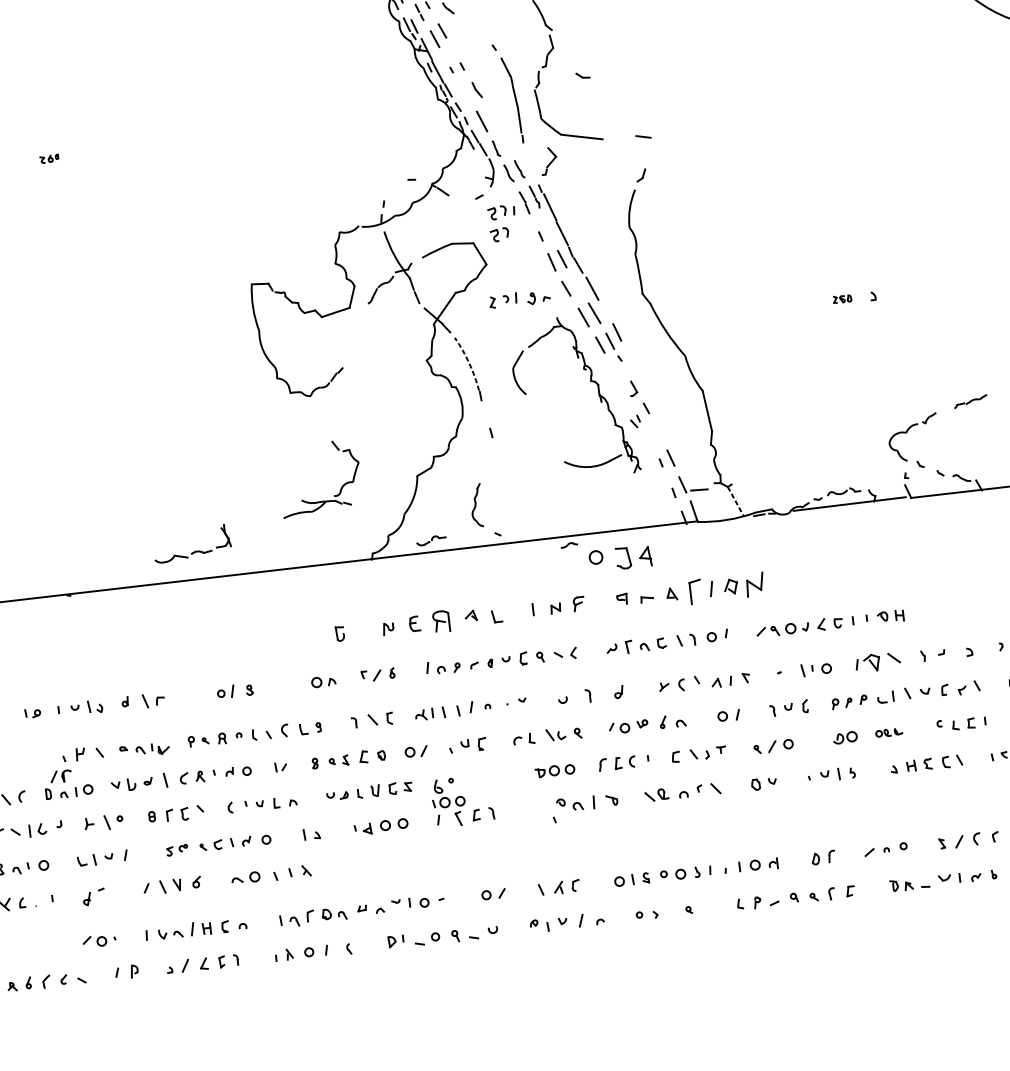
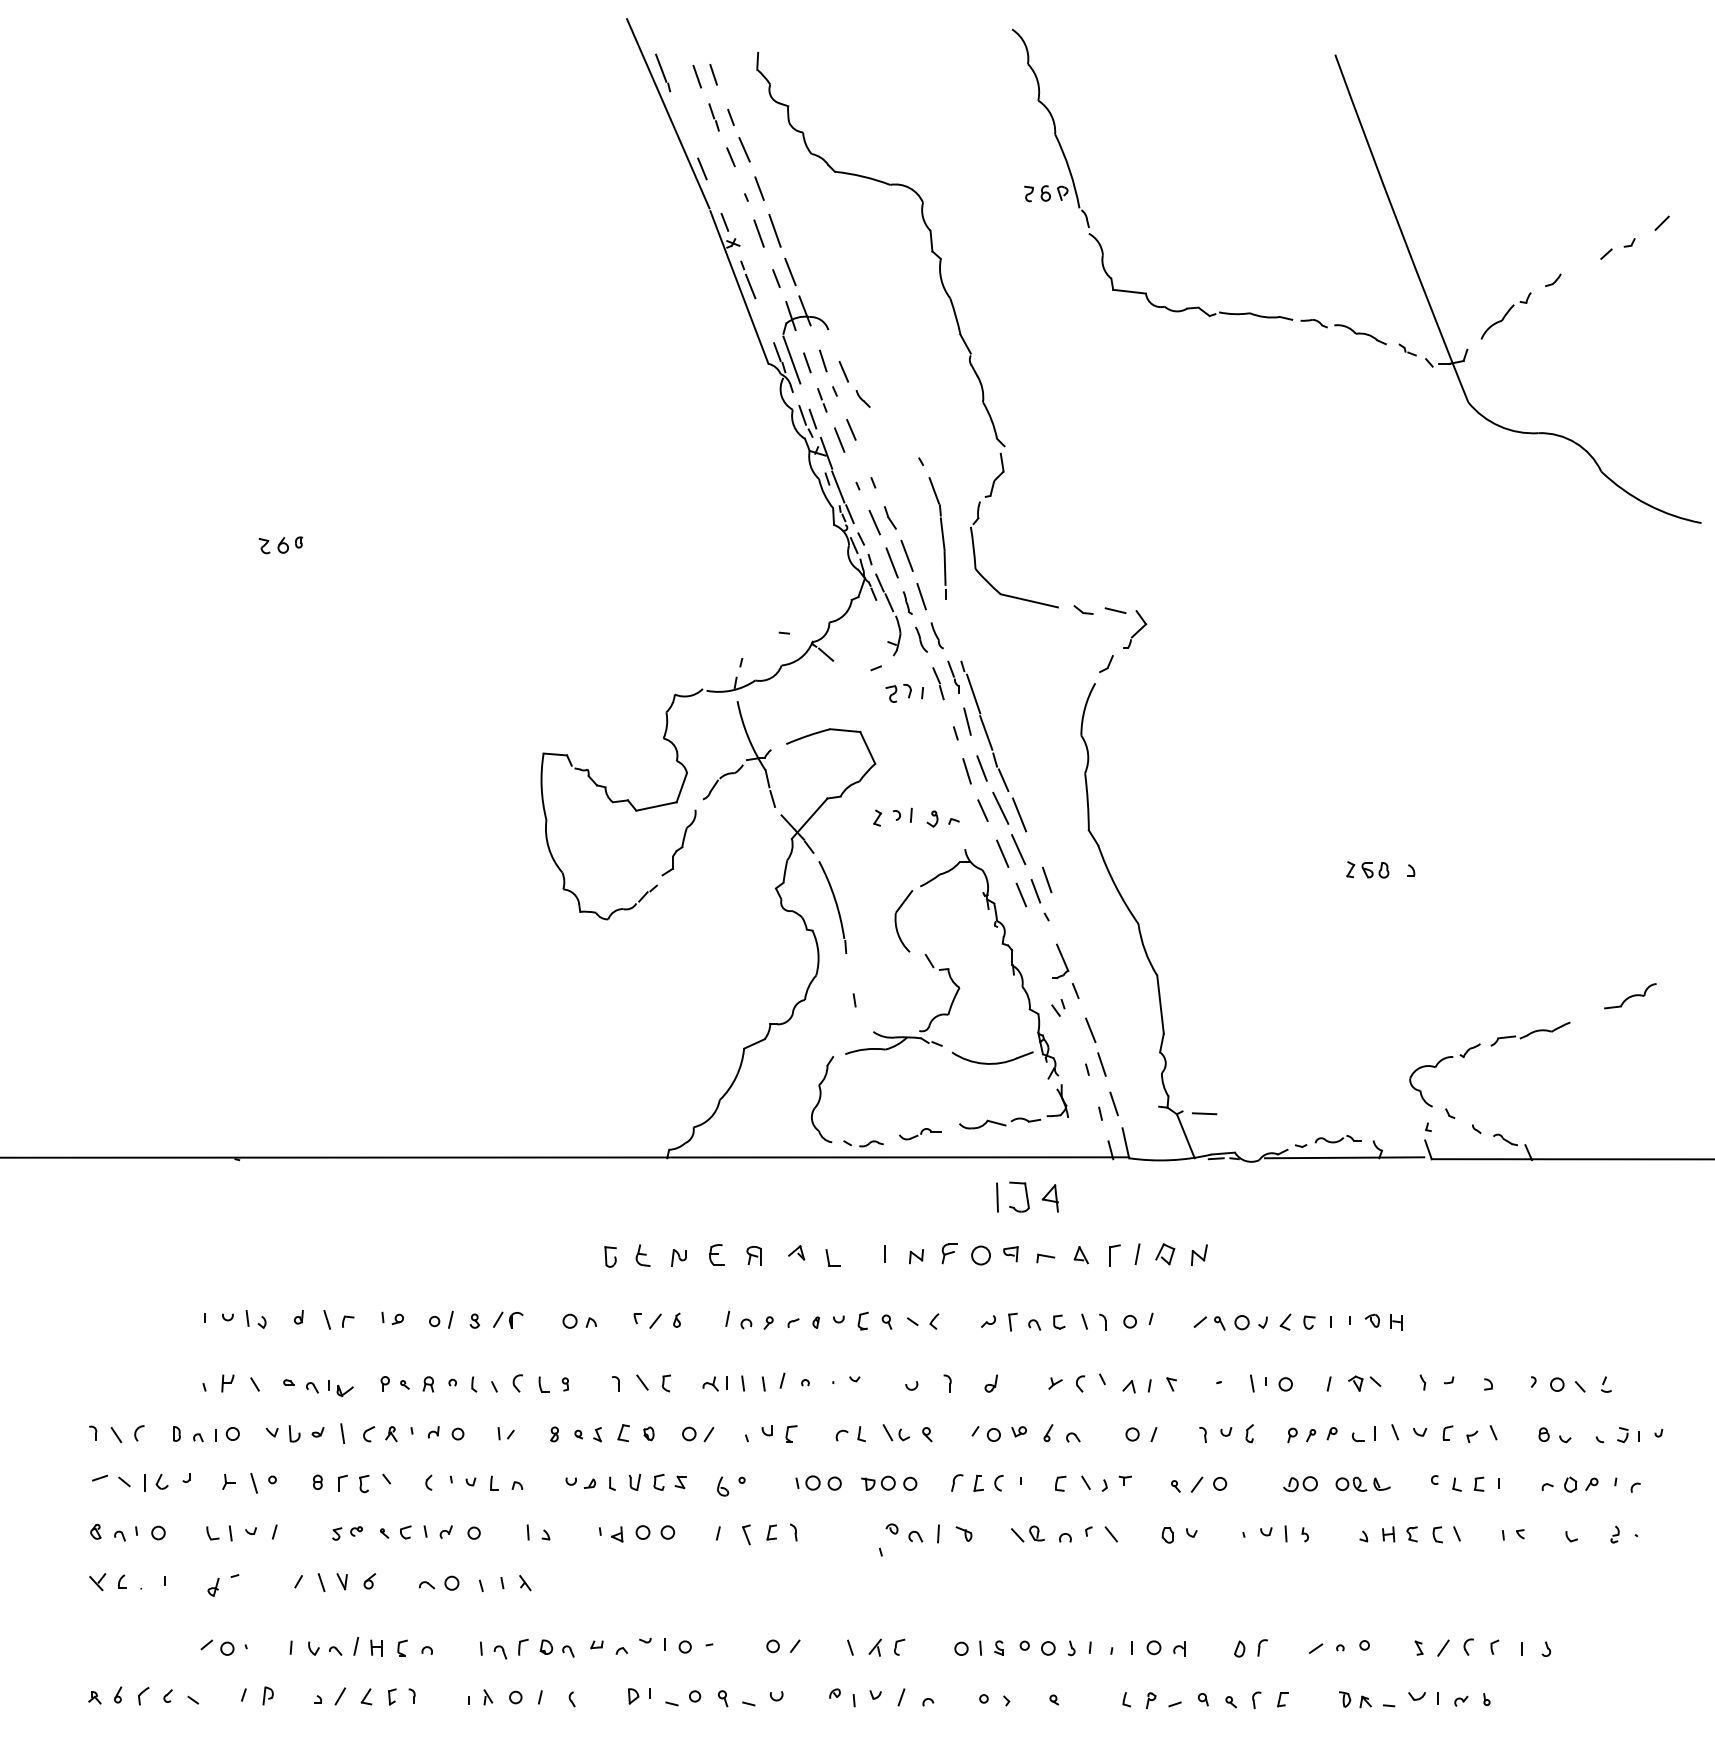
part: (582, 75) -> (1083, 609), moved
line: (466, 94) -> (874, 522), added
line: (491, 115) -> (906, 555), added
line: (505, 142) -> (921, 596), added
part: (49, 159) -> (280, 545), size x1.67
part: (549, 161) -> (1135, 629), moved
line: (548, 227) -> (967, 721), added
part: (499, 234) -> (898, 723), removed
line: (578, 285) -> (1000, 807), added
part: (842, 298) -> (1367, 869), size x1.67
part: (354, 336) -> (678, 842), added
arc: (469, 363) -> (835, 899), dashed -> solid
part: (633, 388) -> (1060, 960), size x1.67
part: (970, 401) -> (1530, 1033), size x1.67
line: (660, 435) -> (1090, 1030), added
line: (699, 489) -> (1204, 1113), moved
part: (334, 495) -> (919, 1030), moved
line: (735, 502) -> (1185, 1136), dashed -> solid
part: (476, 505) -> (822, 1099), size x1.43
part: (431, 540) -> (920, 1134), moved
part: (569, 544) -> (871, 1143), moved
part: (195, 550) -> (1017, 1117), moved
circle: (595, 557) -> (980, 1255), moved
line: (608, 560) -> (997, 1197), added
part: (755, 584) -> (1199, 1254), size x0.62
part: (695, 591) -> (1114, 1255), size x0.62
part: (440, 621) -> (753, 1255), size x0.62
part: (362, 630) -> (642, 1255), added
part: (882, 661) -> (1364, 1383), size x0.62
part: (32, 713) -> (392, 1318), moved
part: (888, 732) -> (1362, 1483), size x1.43
part: (61, 775) -> (508, 1319), moved
part: (448, 801) -> (818, 1482), moved

